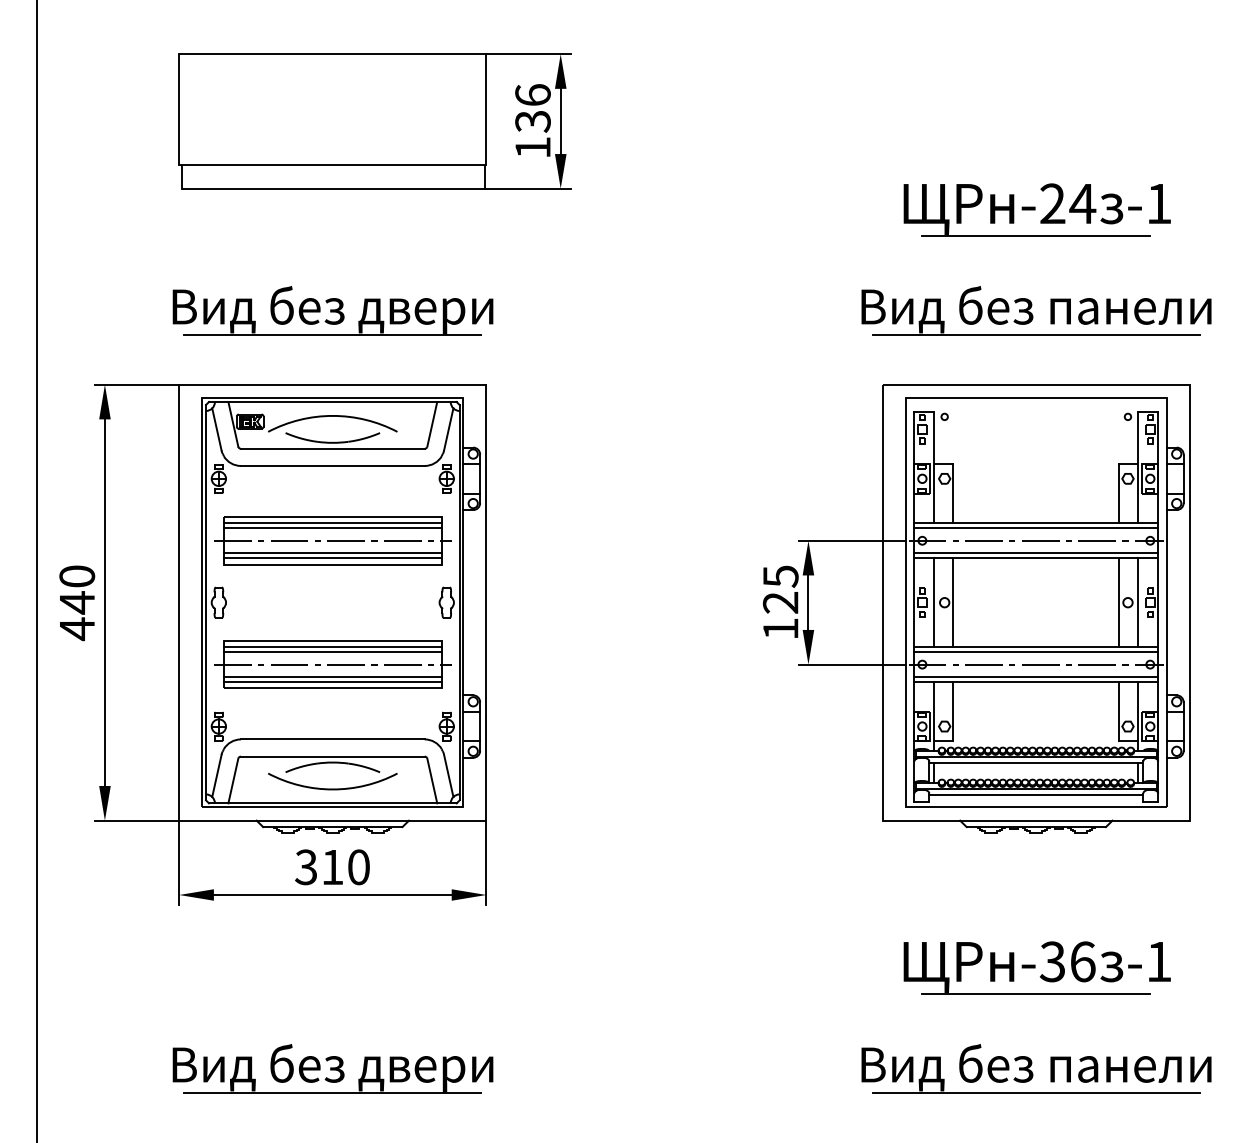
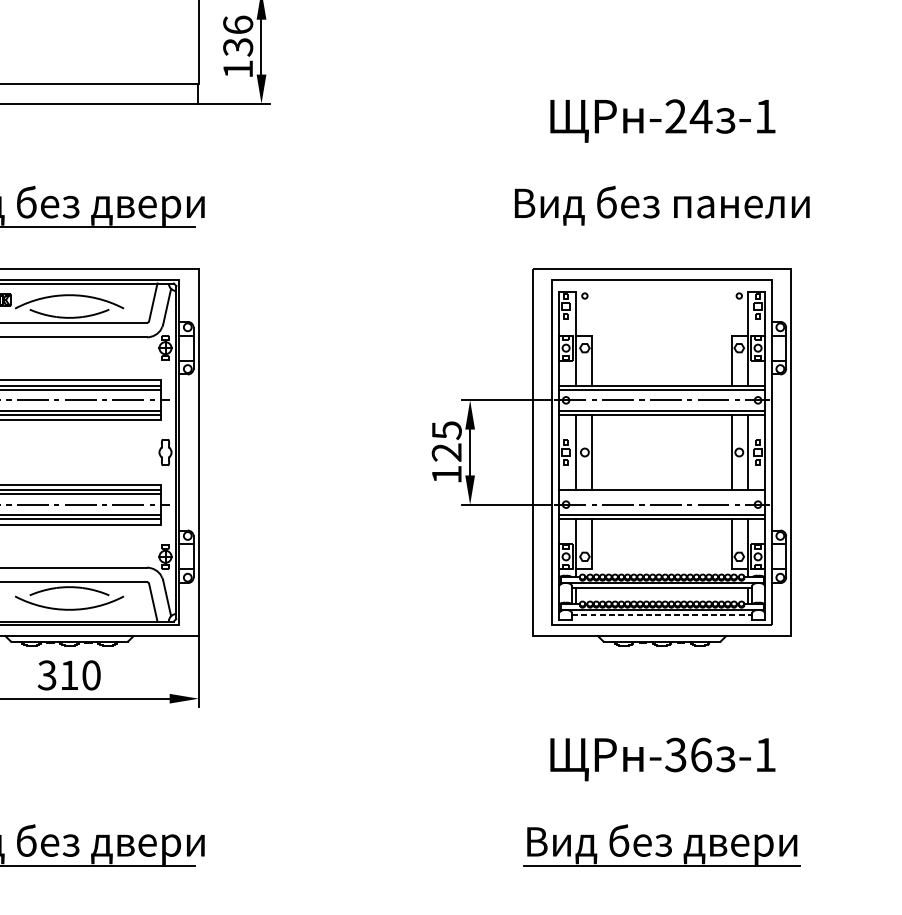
line: (1036, 236) -> (662, 144), removed
line: (1035, 335) -> (661, 227), removed
line: (1036, 652) -> (662, 494), removed
line: (1036, 795) -> (662, 614), solid -> dashed
line: (1036, 994) -> (662, 782), removed
text: (1036, 1067) -> (662, 844), Вид без панели -> Вид без двери

